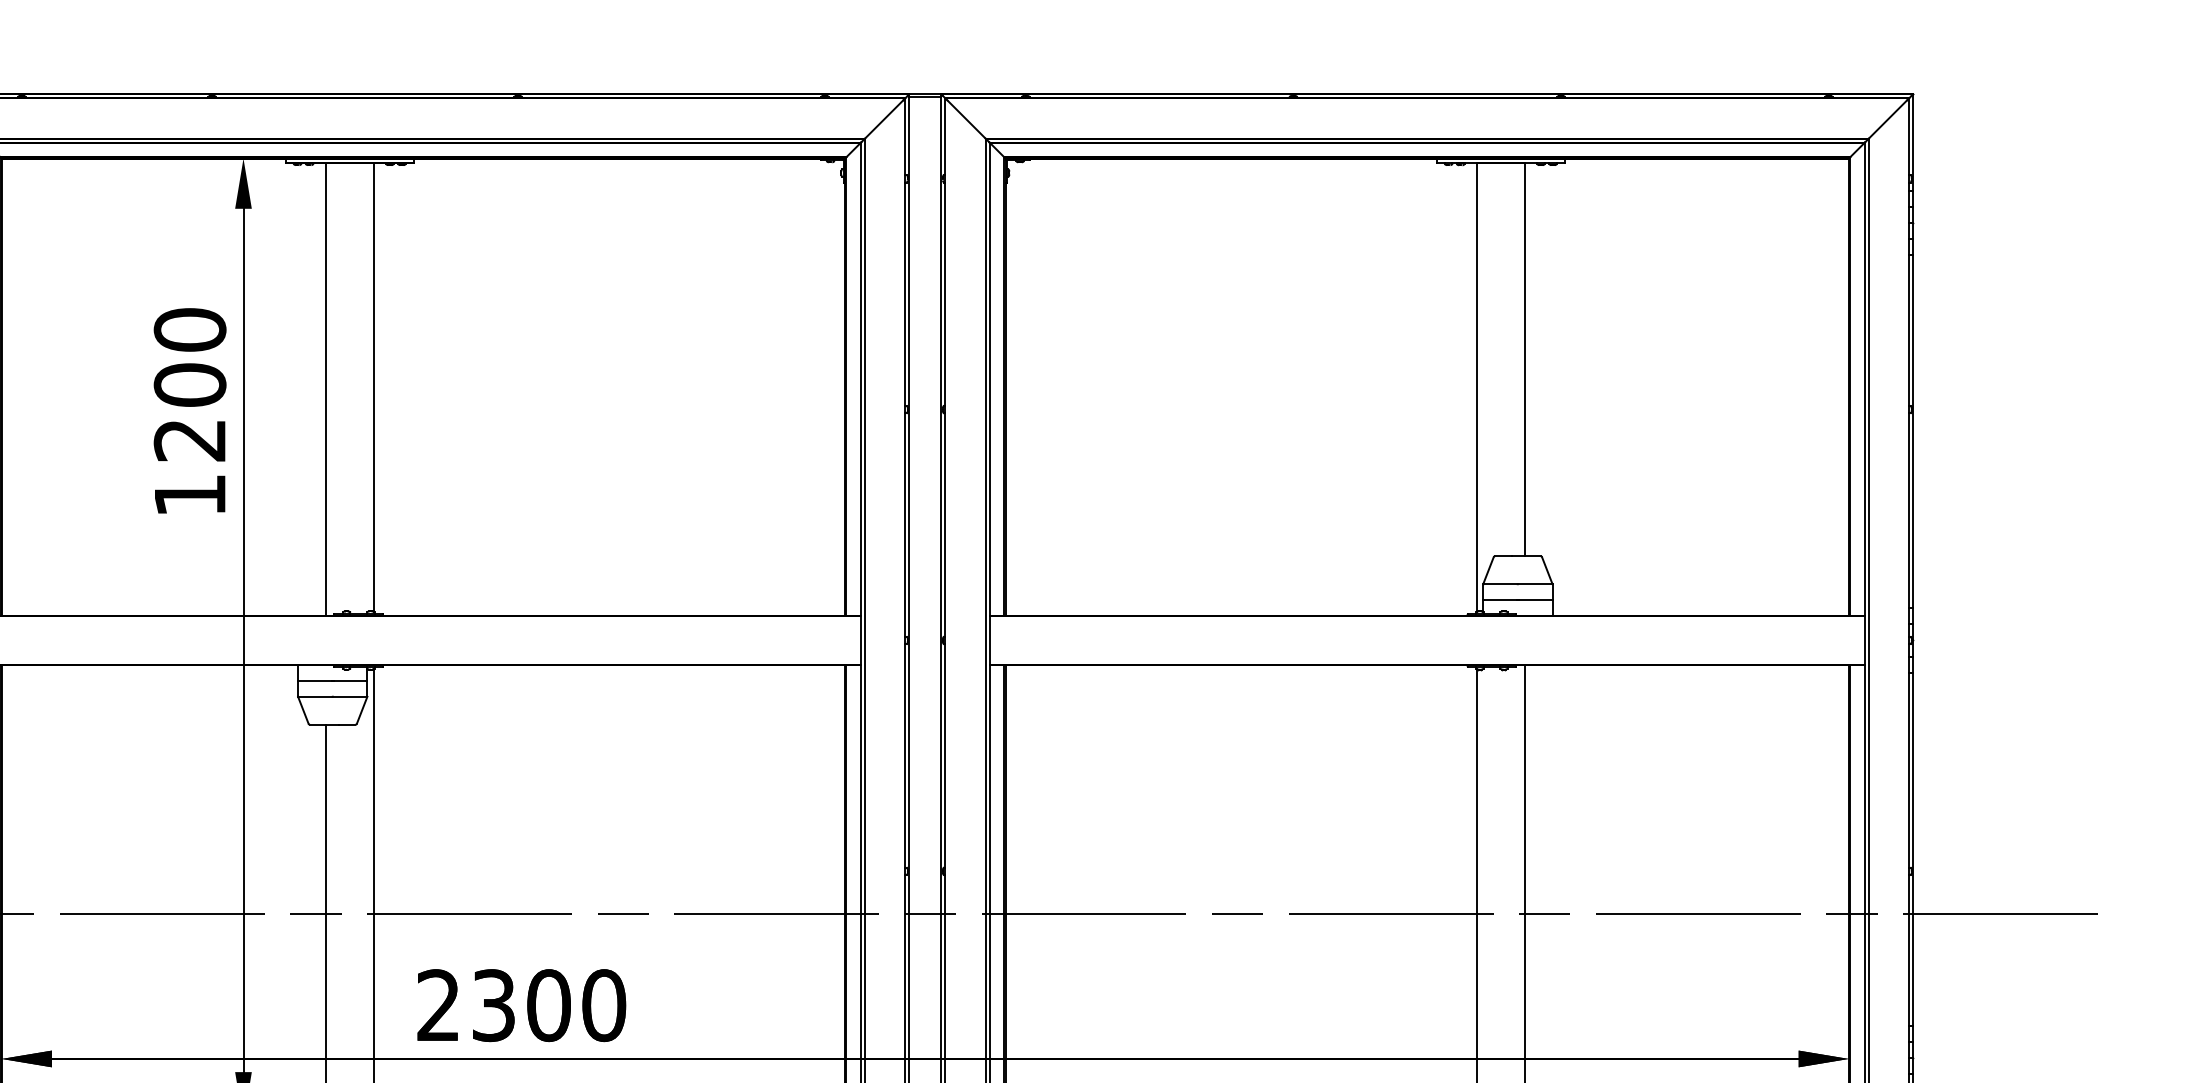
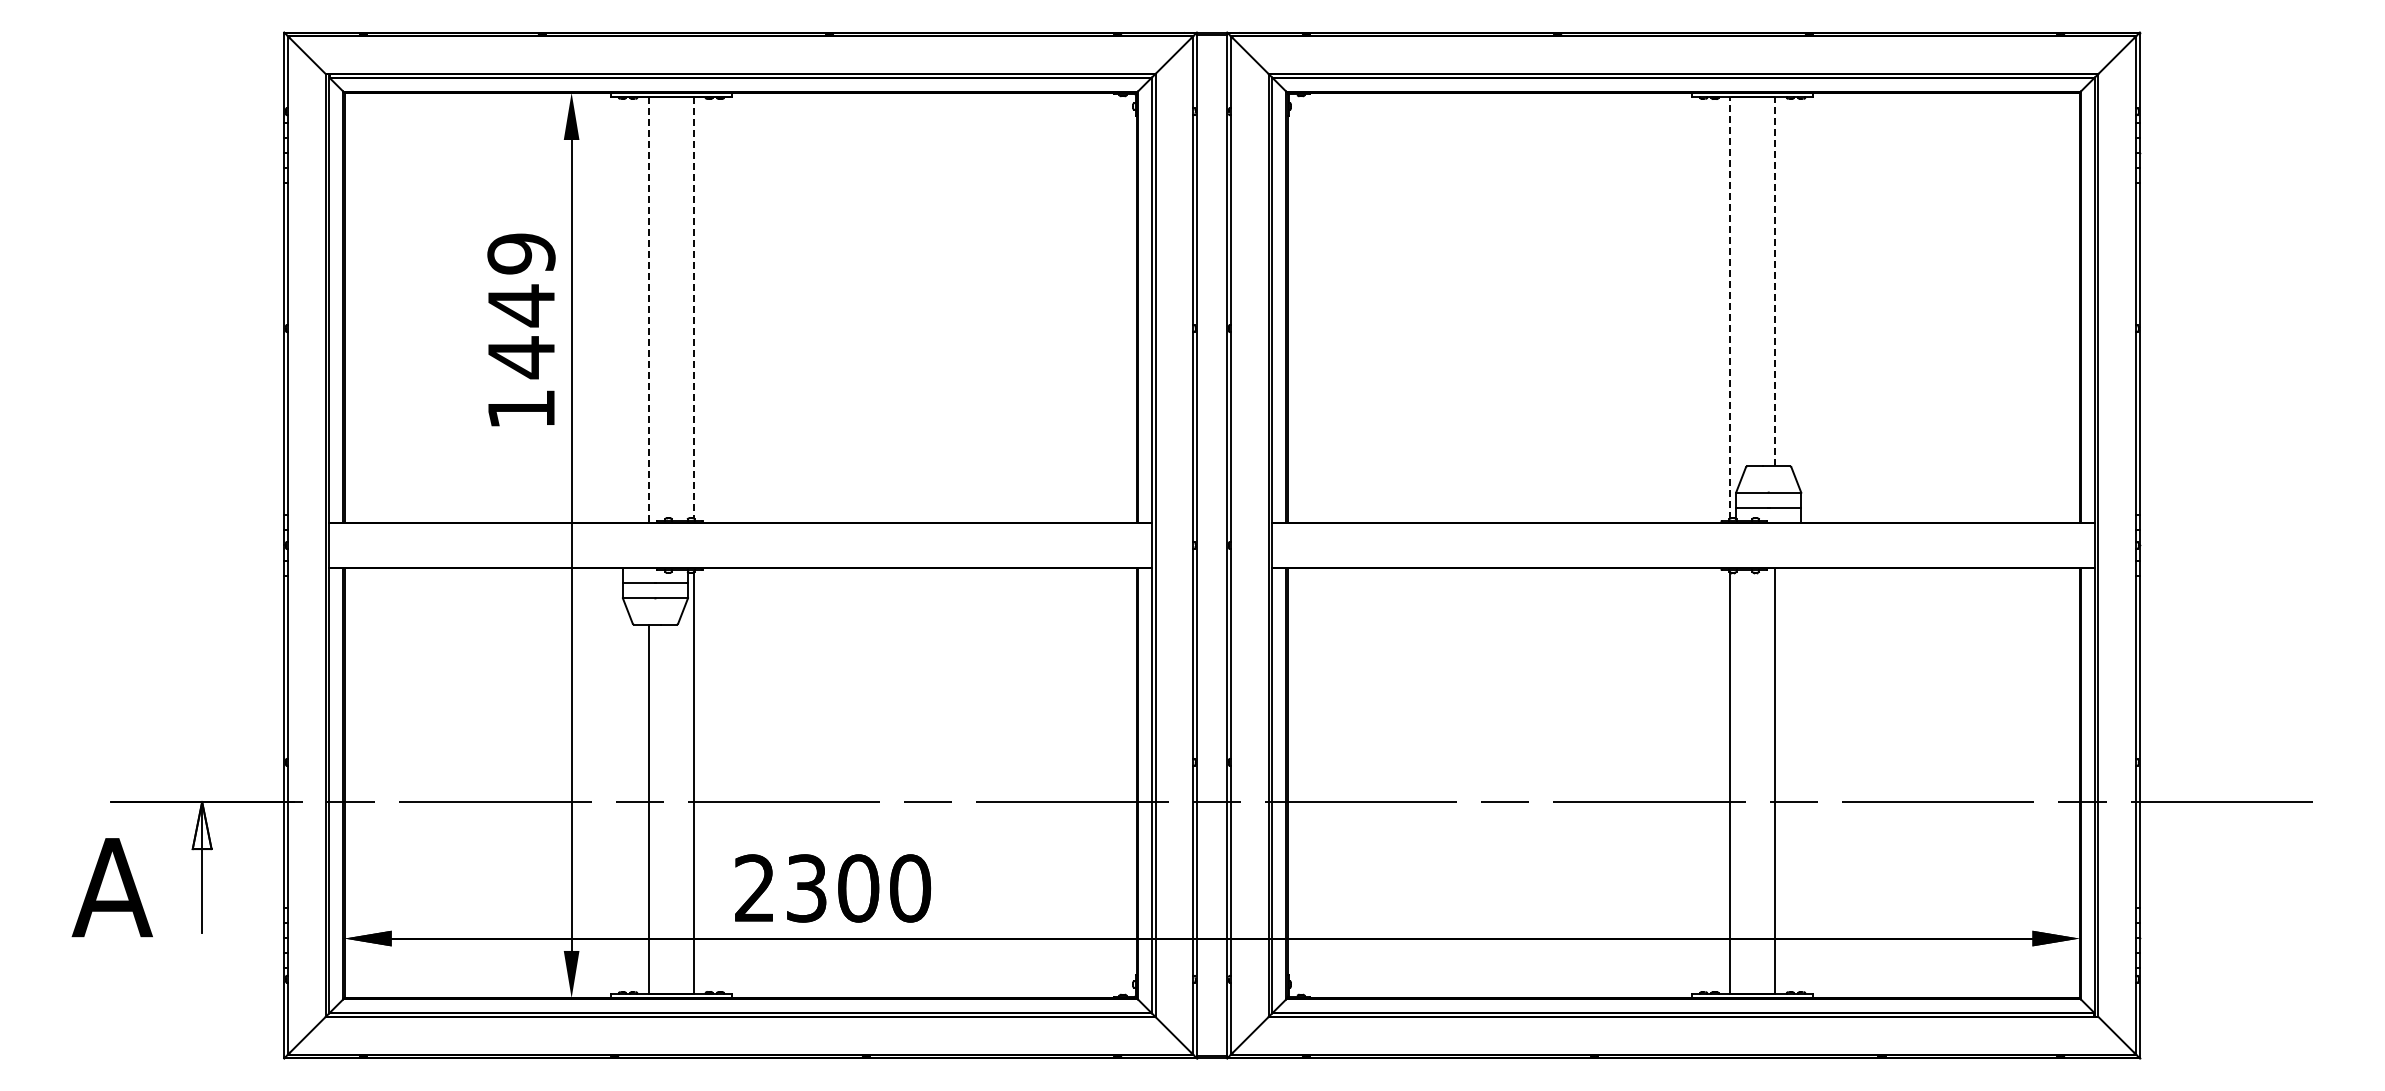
line: (1525, 359) -> (1775, 281), solid -> dashed
text: (190, 386) -> (521, 306), 1200 -> 1449
line: (1477, 387) -> (1730, 307), solid -> dashed
line: (374, 388) -> (694, 308), solid -> dashed
line: (325, 390) -> (648, 310), solid -> dashed

